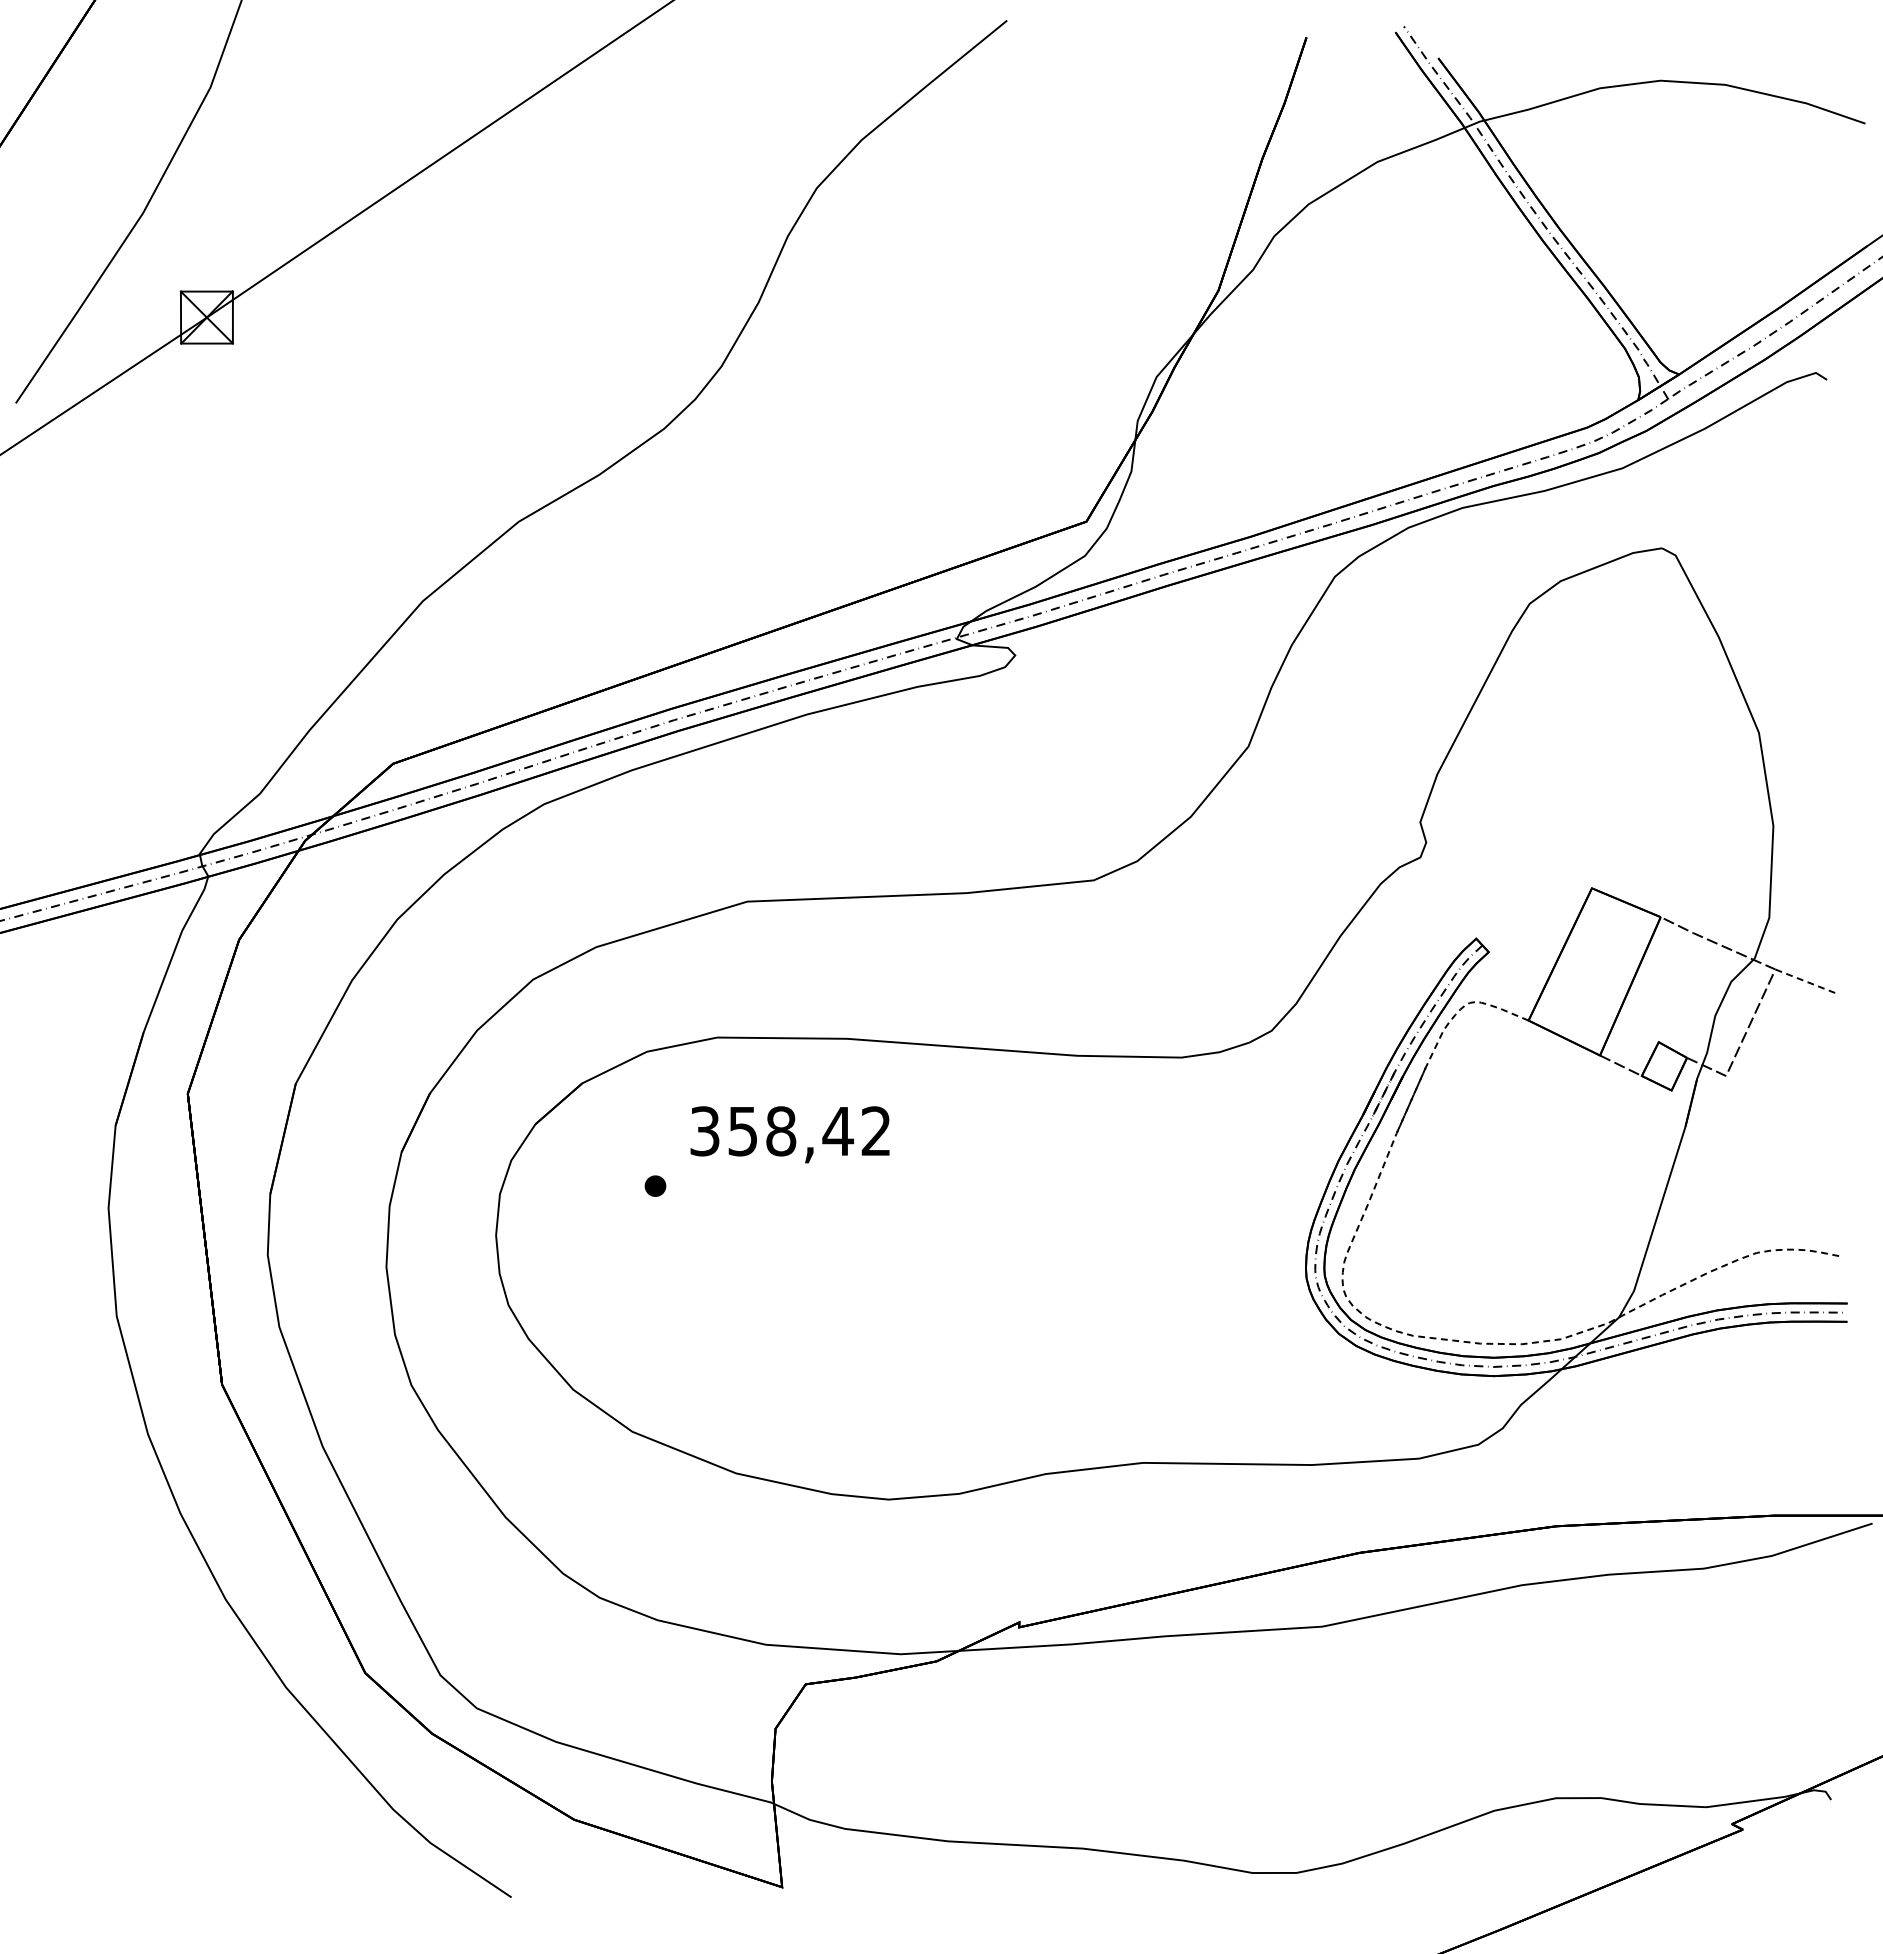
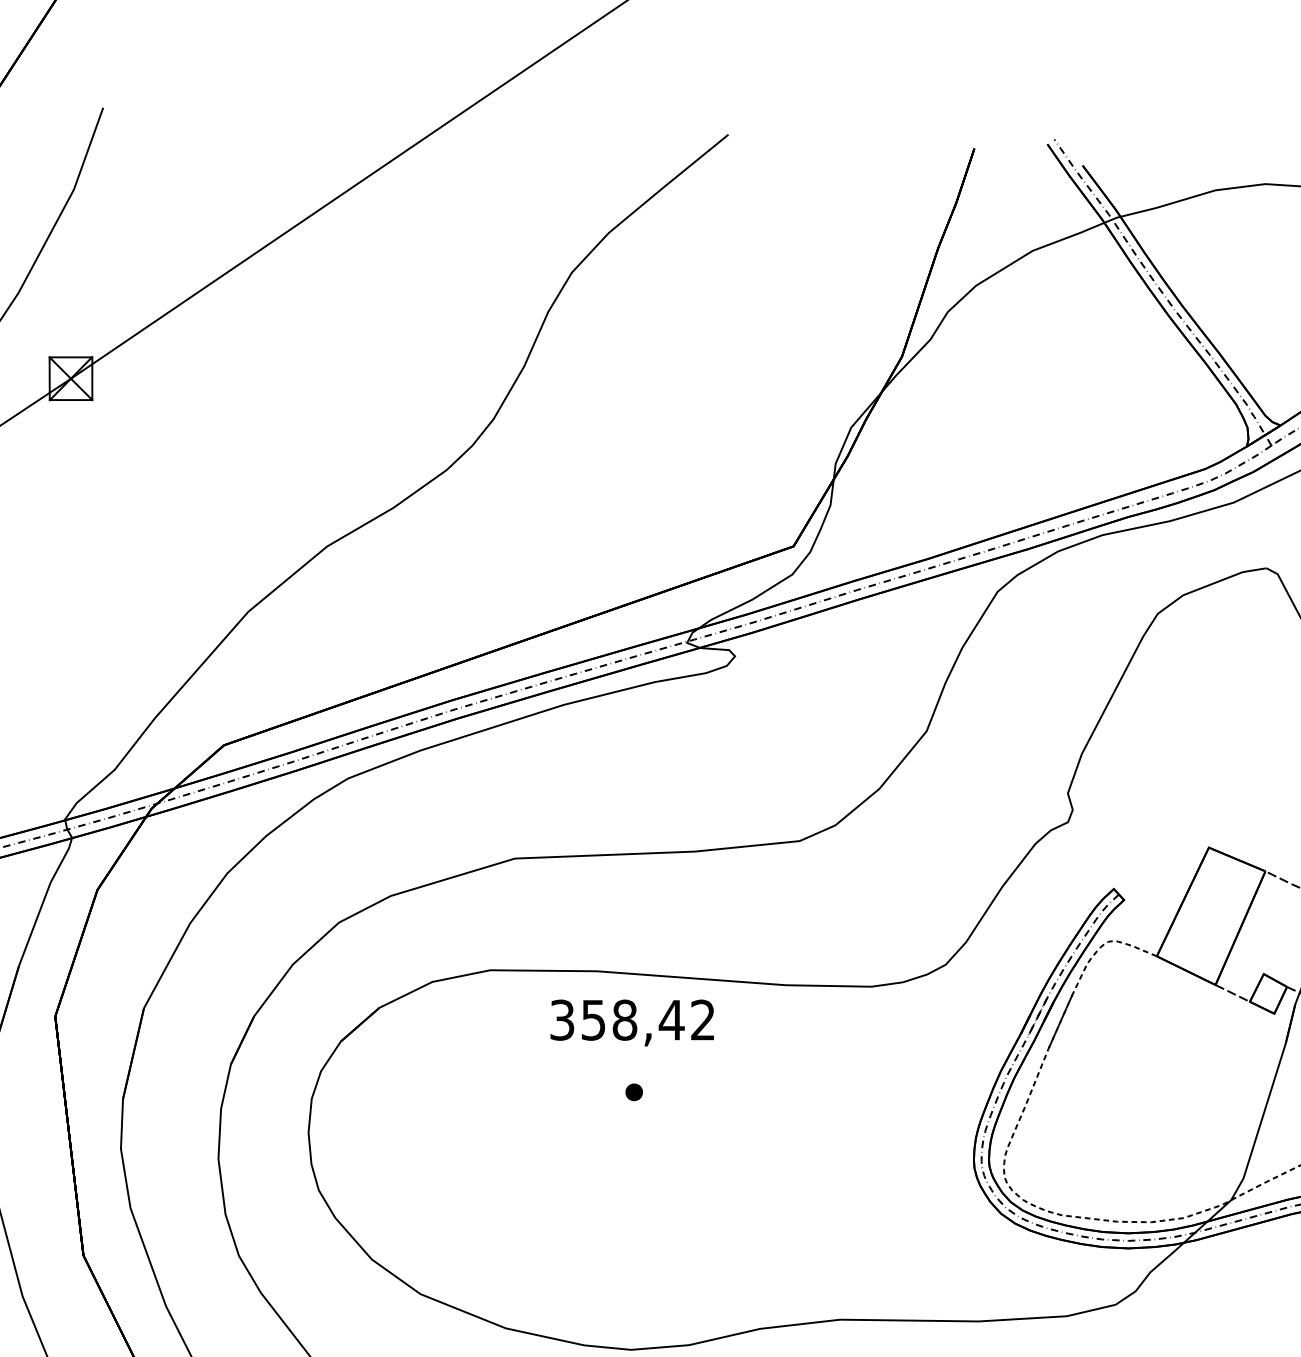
text: (789, 1134) -> (631, 1022), moved
part: (655, 1185) -> (634, 1091), moved

